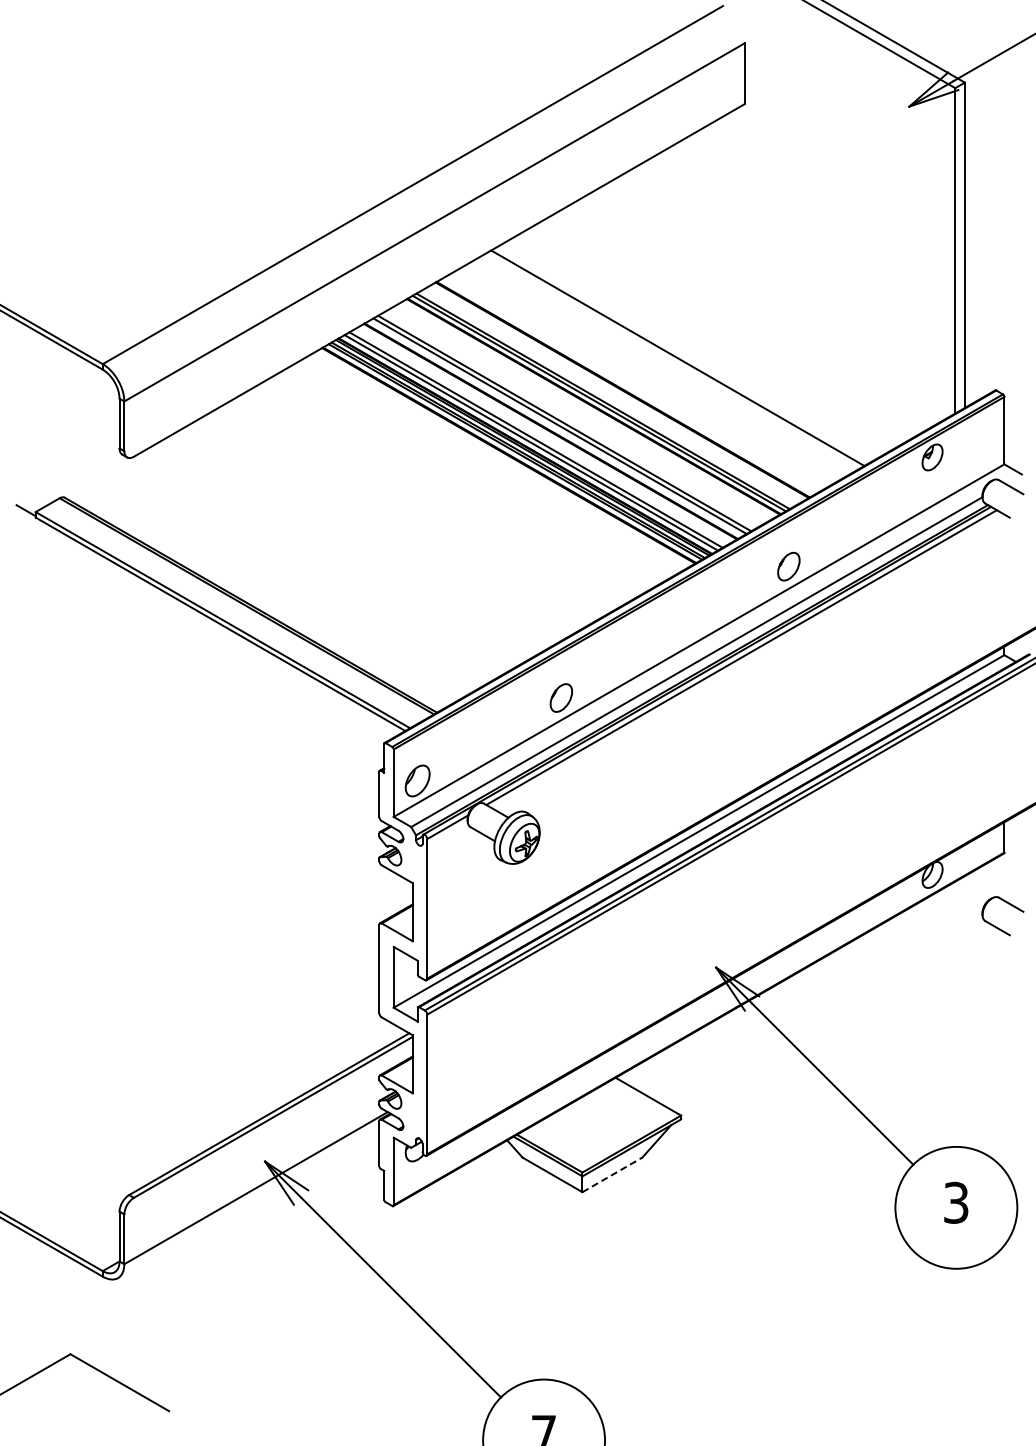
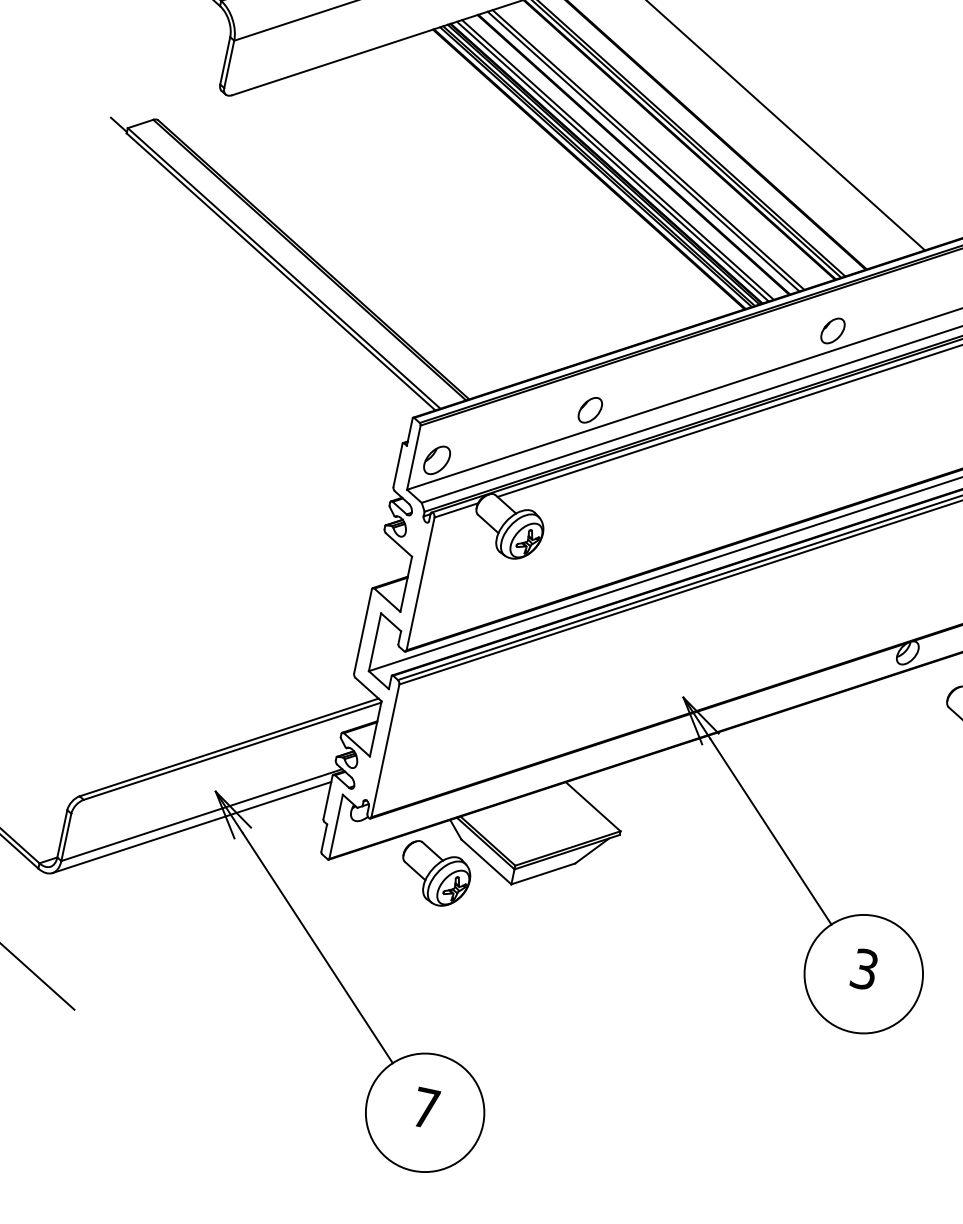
line: (612, 1174) -> (543, 873), dashed -> solid
part: (503, 1198) -> (435, 874), added
line: (248, 1202) -> (191, 827), added

